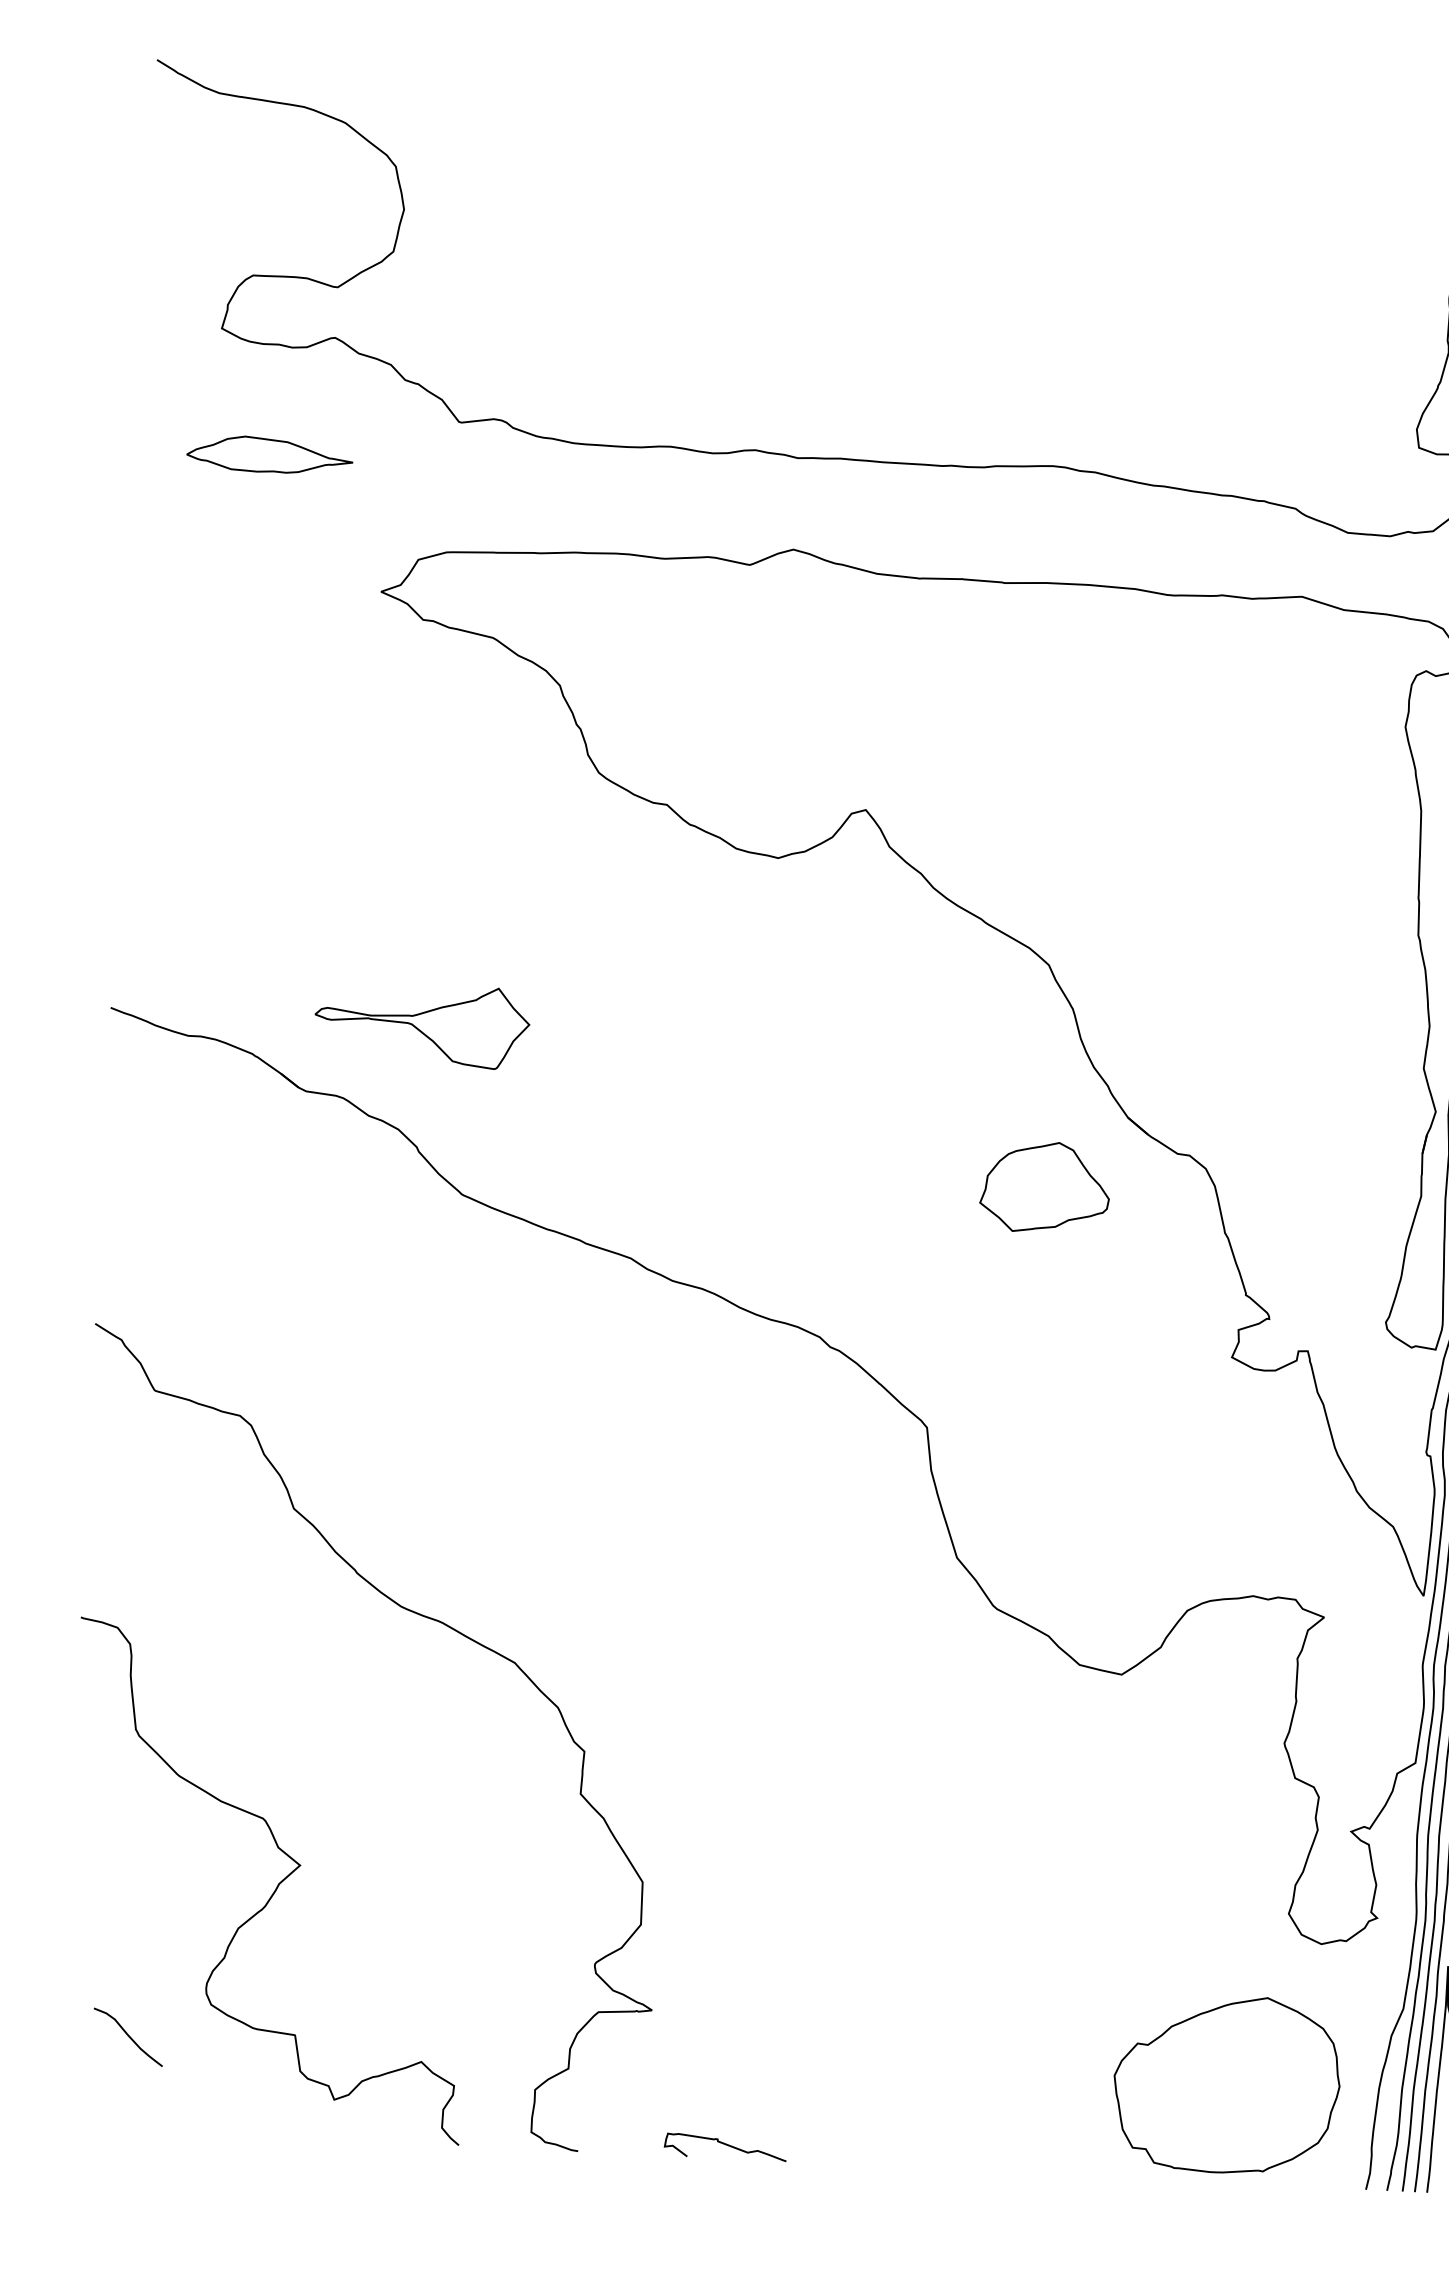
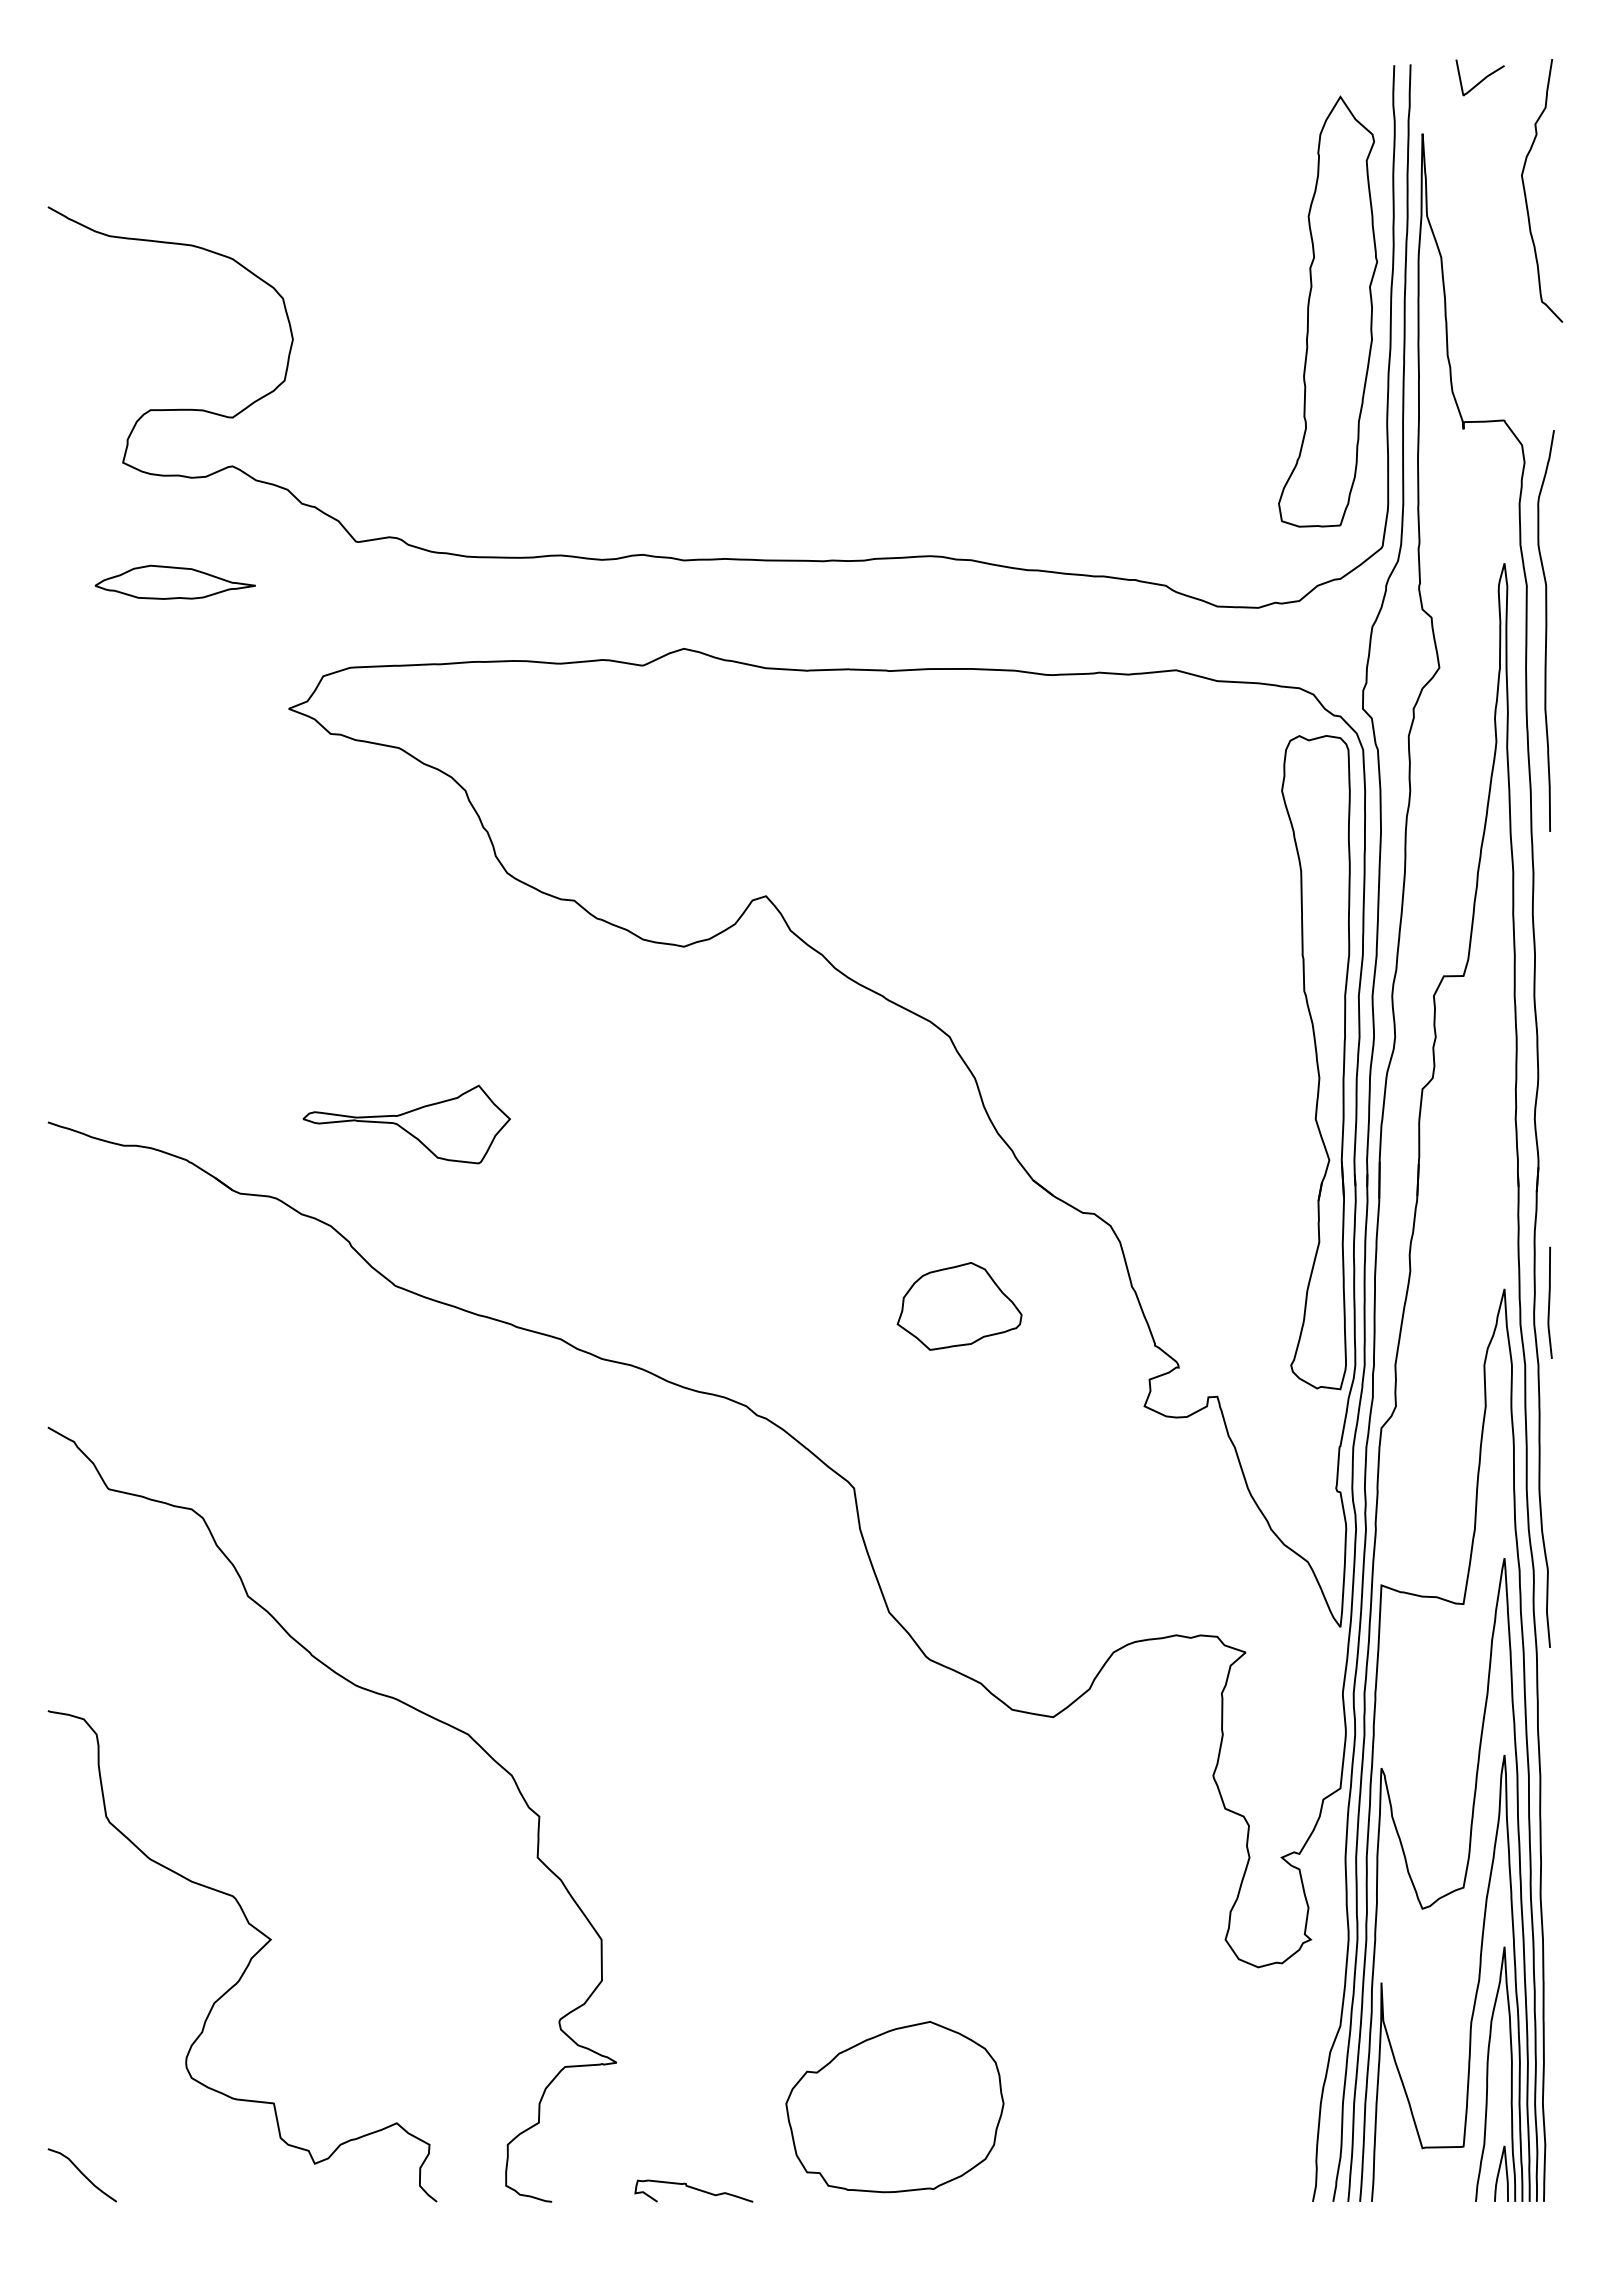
part: (421, 1025) -> (406, 1124), moved
part: (1045, 1187) -> (959, 1306), moved
curve: (128, 2037) -> (82, 2175), moved
part: (1226, 2084) -> (894, 2107), moved

